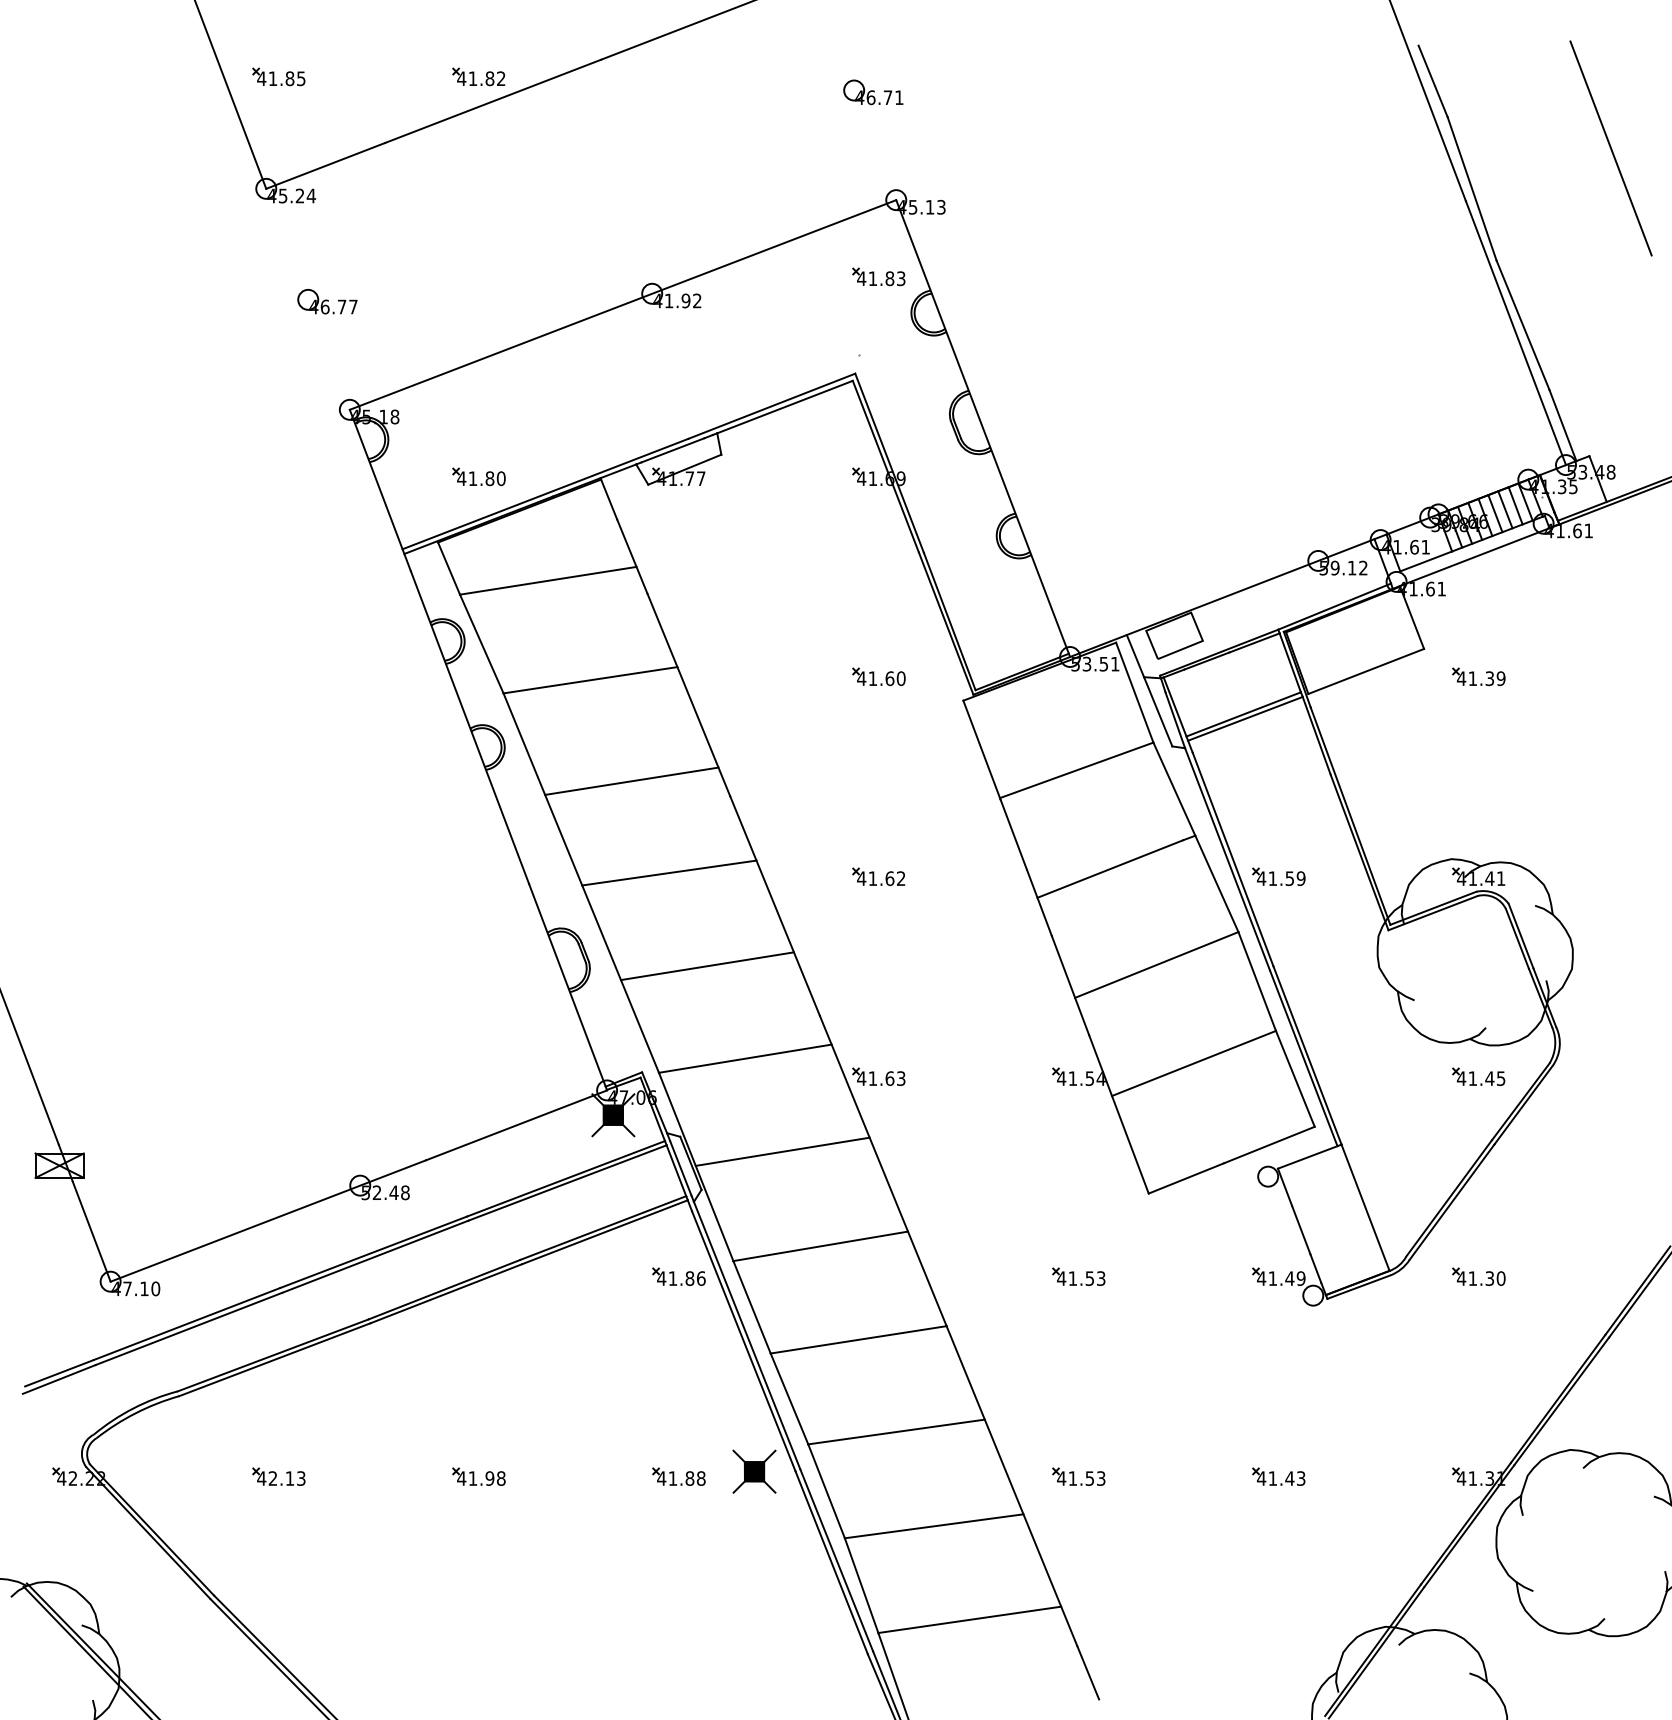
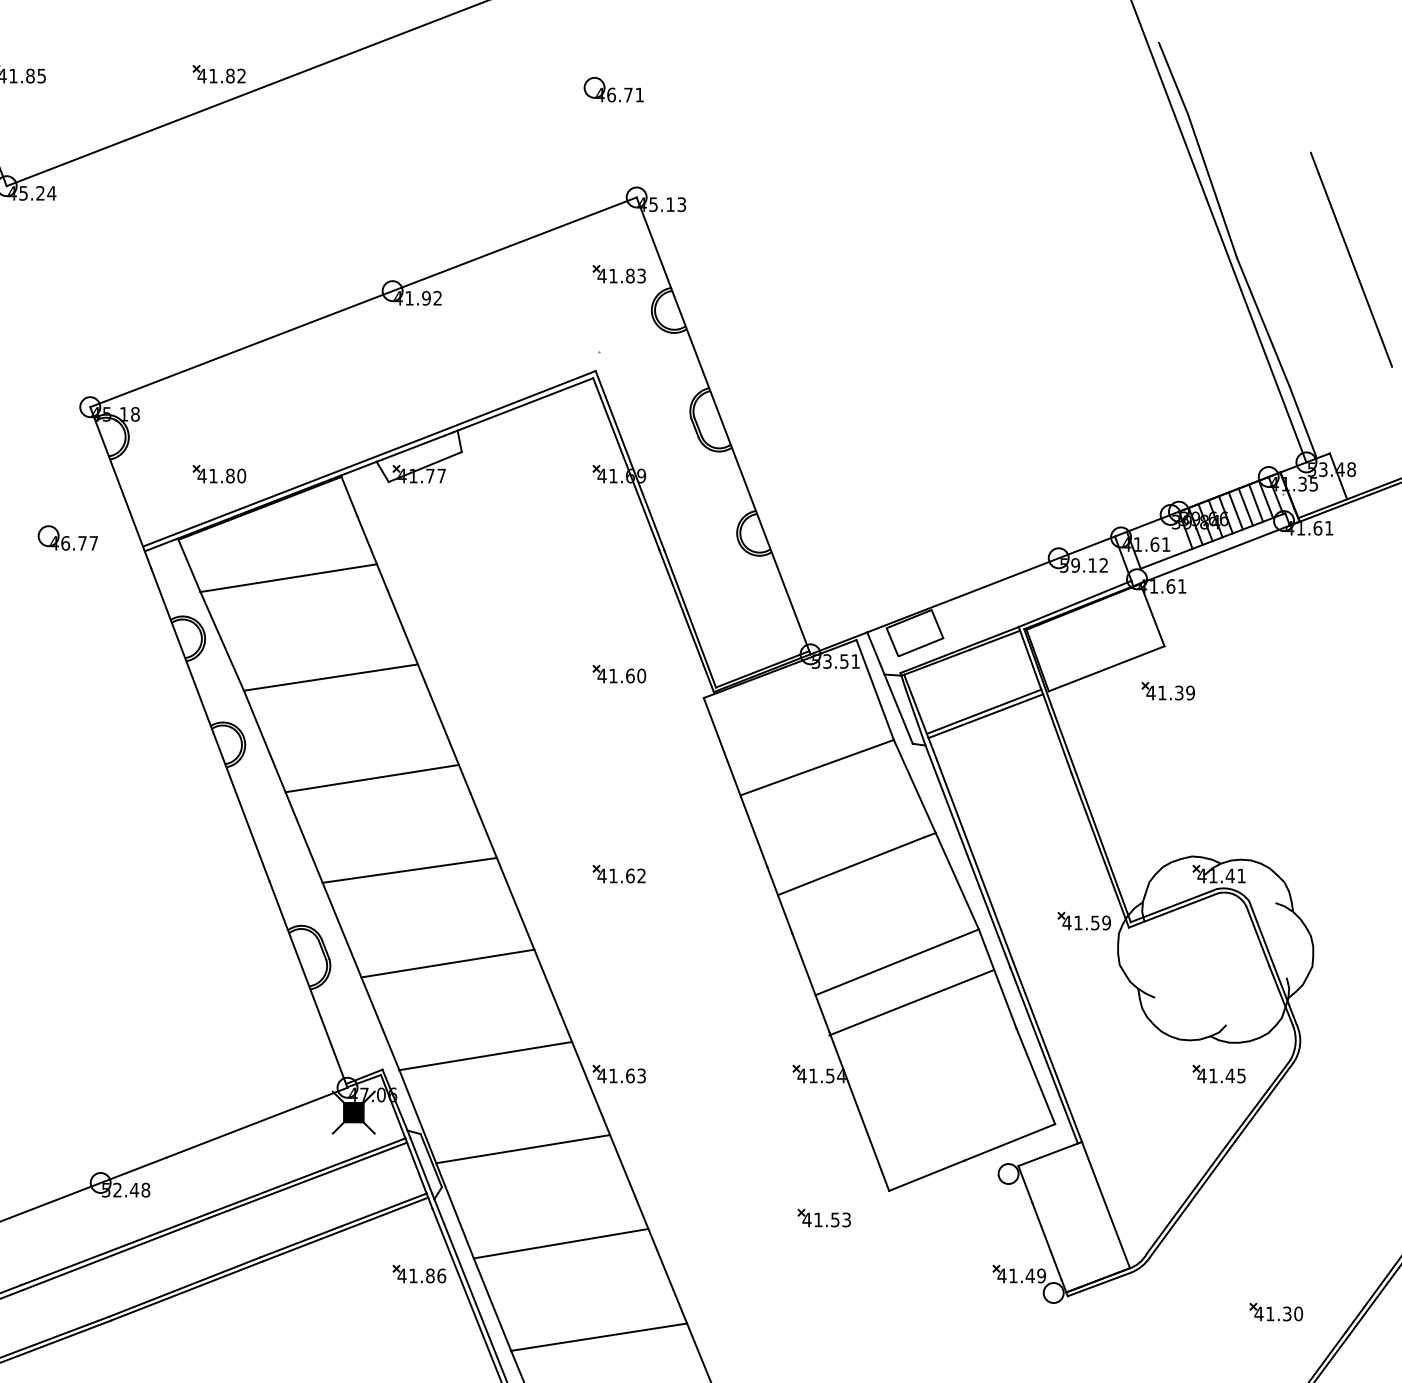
line: (1610, 148) -> (1350, 259), moved
part: (327, 301) -> (67, 537), moved
part: (1478, 676) -> (1167, 690), moved
part: (1278, 876) -> (1083, 920), moved
line: (1193, 1063) -> (910, 1002), moved
part: (1078, 1276) -> (823, 1217), moved
part: (1478, 1276) -> (1275, 1311), moved

